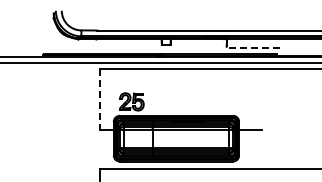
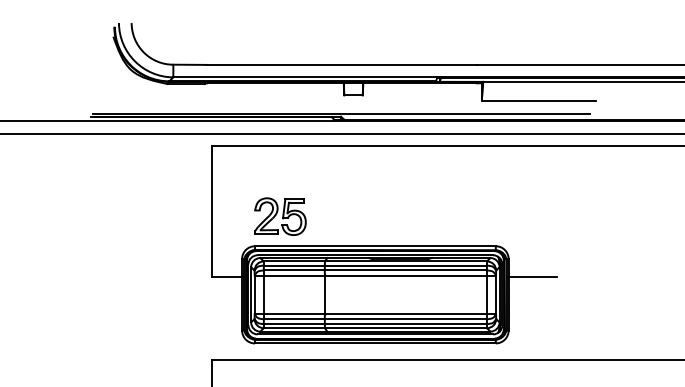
line: (253, 47) -> (539, 101), dashed -> solid
line: (99, 99) -> (211, 211), dashed -> solid

